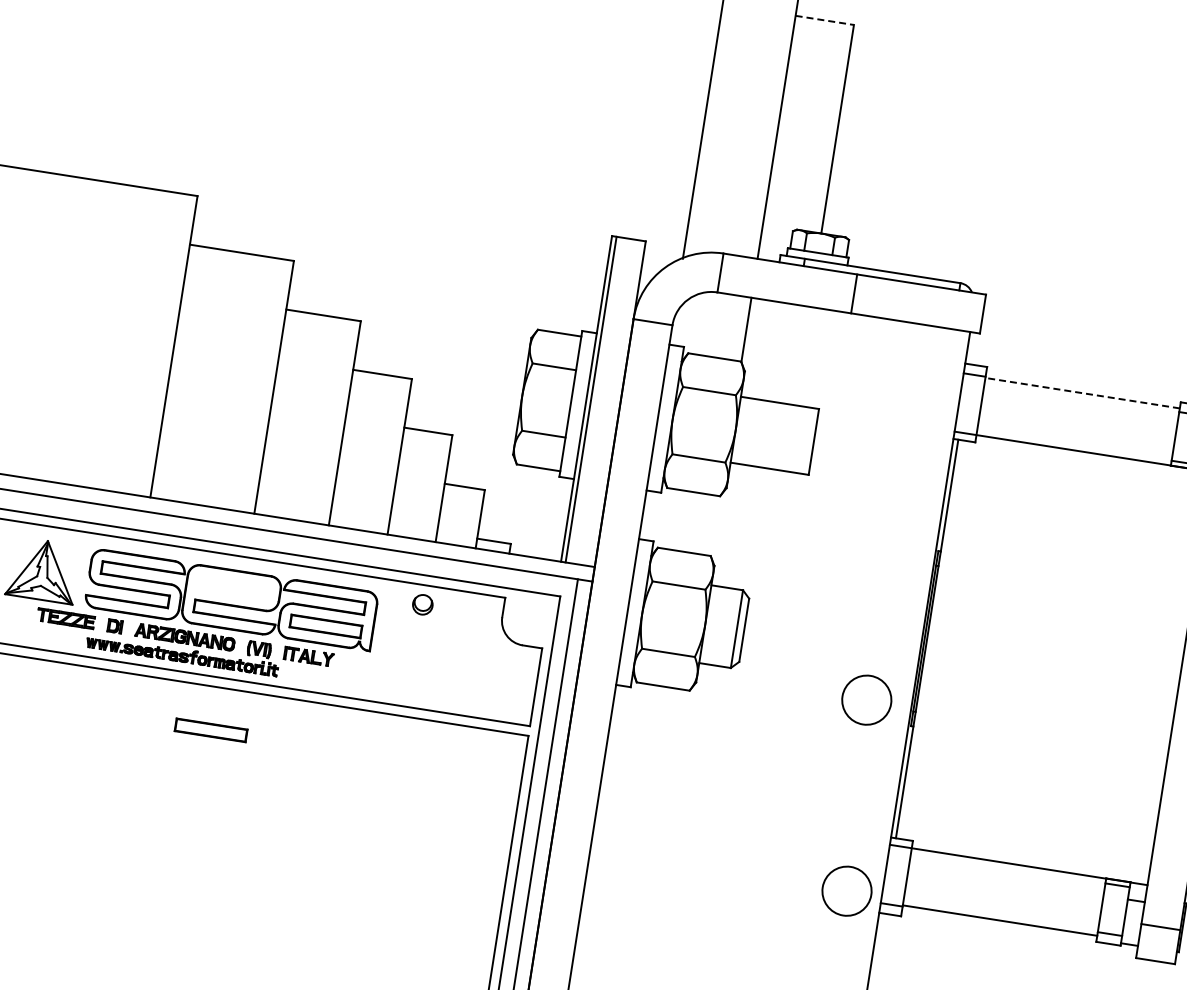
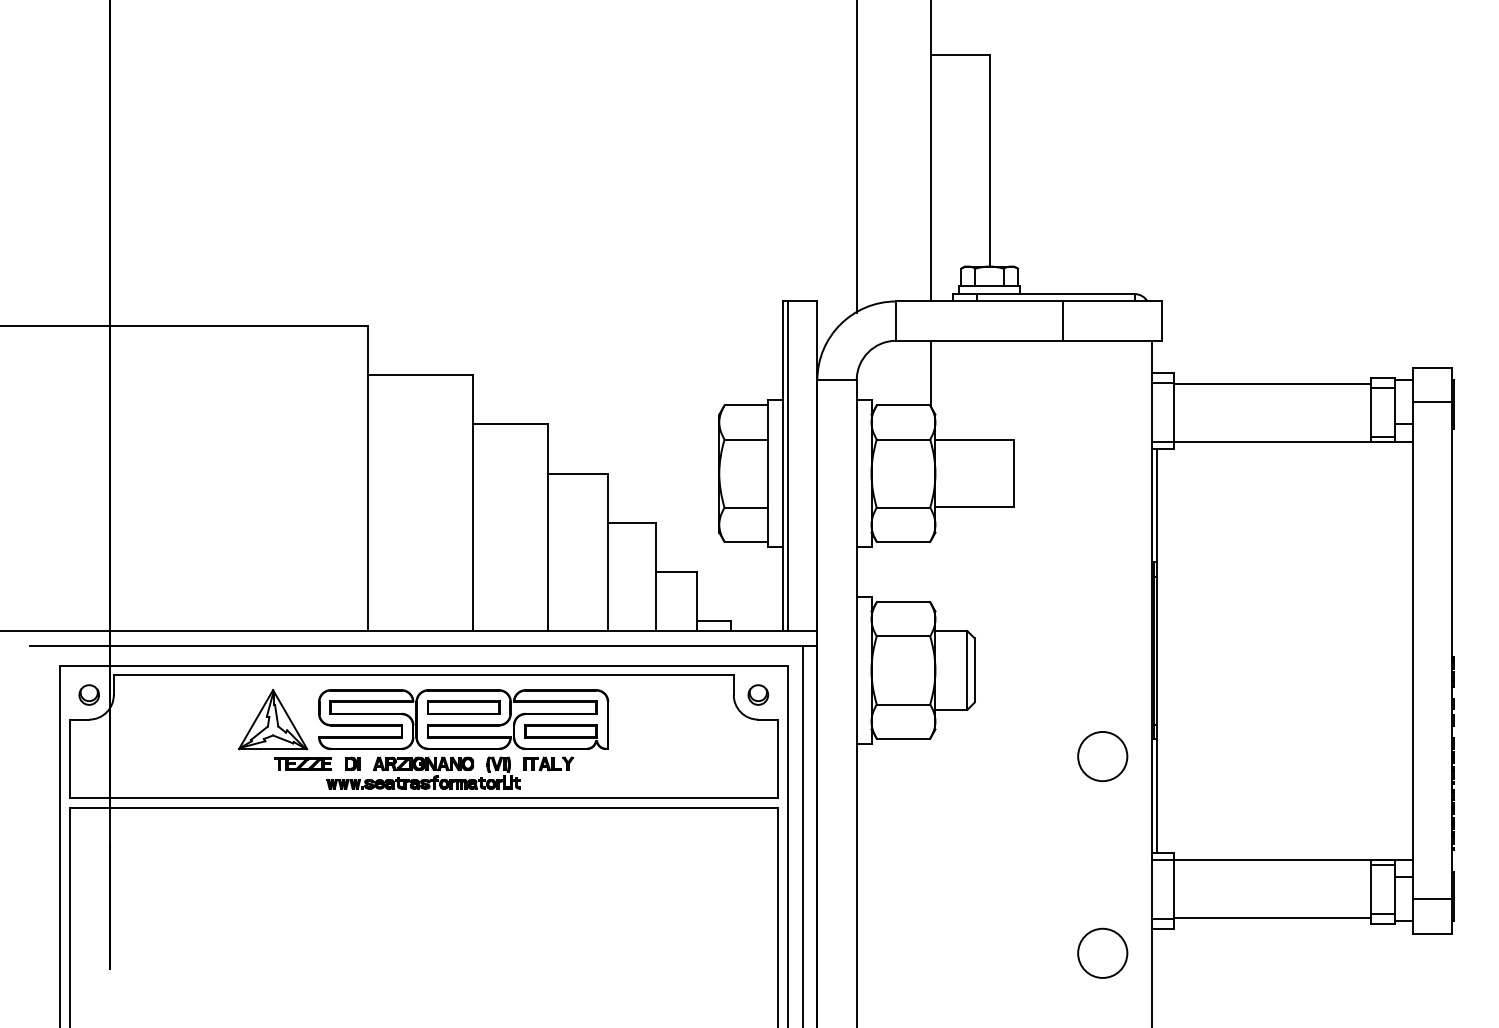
line: (825, 20) -> (960, 55), dashed -> solid
line: (854, 293) -> (1063, 320), moved
line: (1081, 392) -> (1271, 383), dashed -> solid
part: (423, 604) -> (758, 694), moved
circle: (866, 700) -> (1102, 756), moved
part: (211, 730) -> (463, 707), moved
circle: (846, 890) -> (1102, 952), moved

